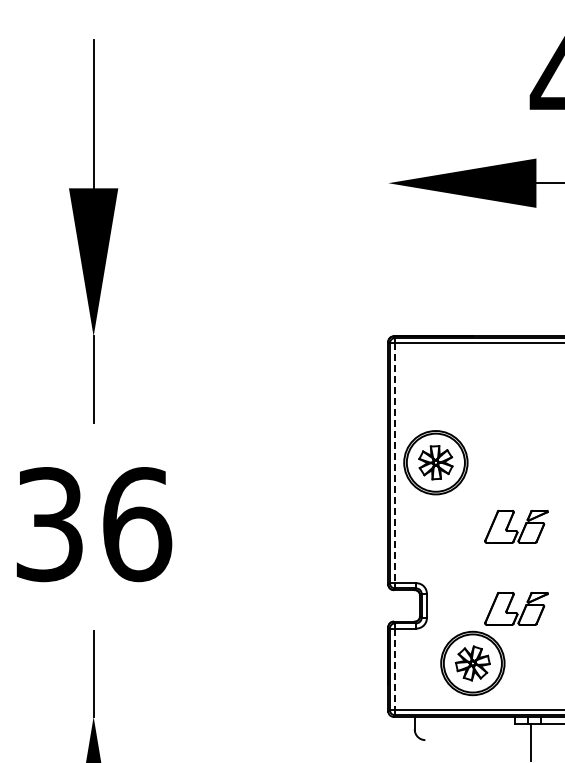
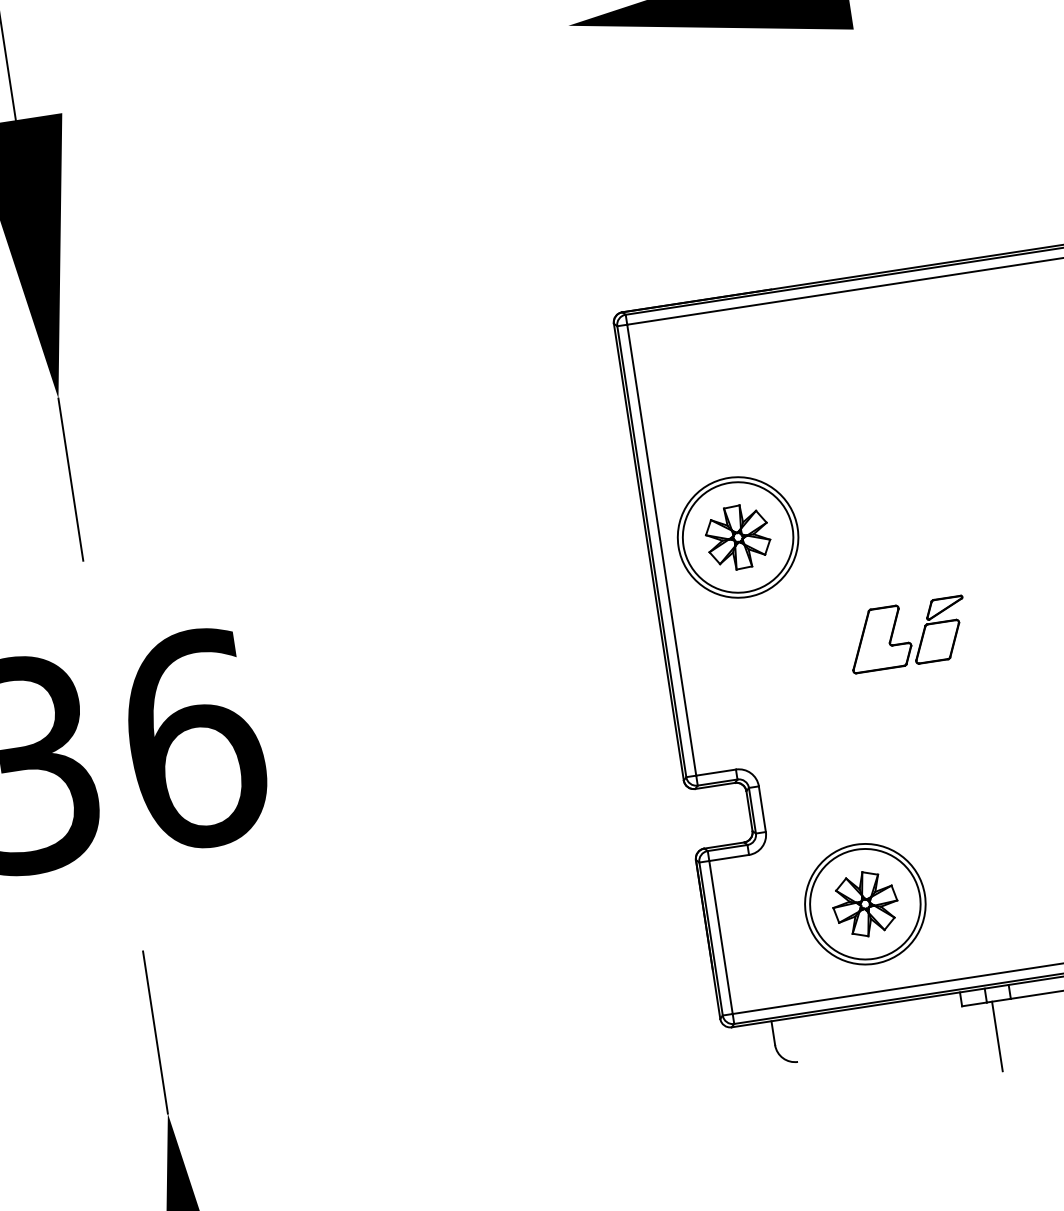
line: (395, 463) -> (662, 550), dashed -> solid
part: (516, 608) -> (931, 788), removed
line: (395, 669) -> (721, 937), dashed -> solid

